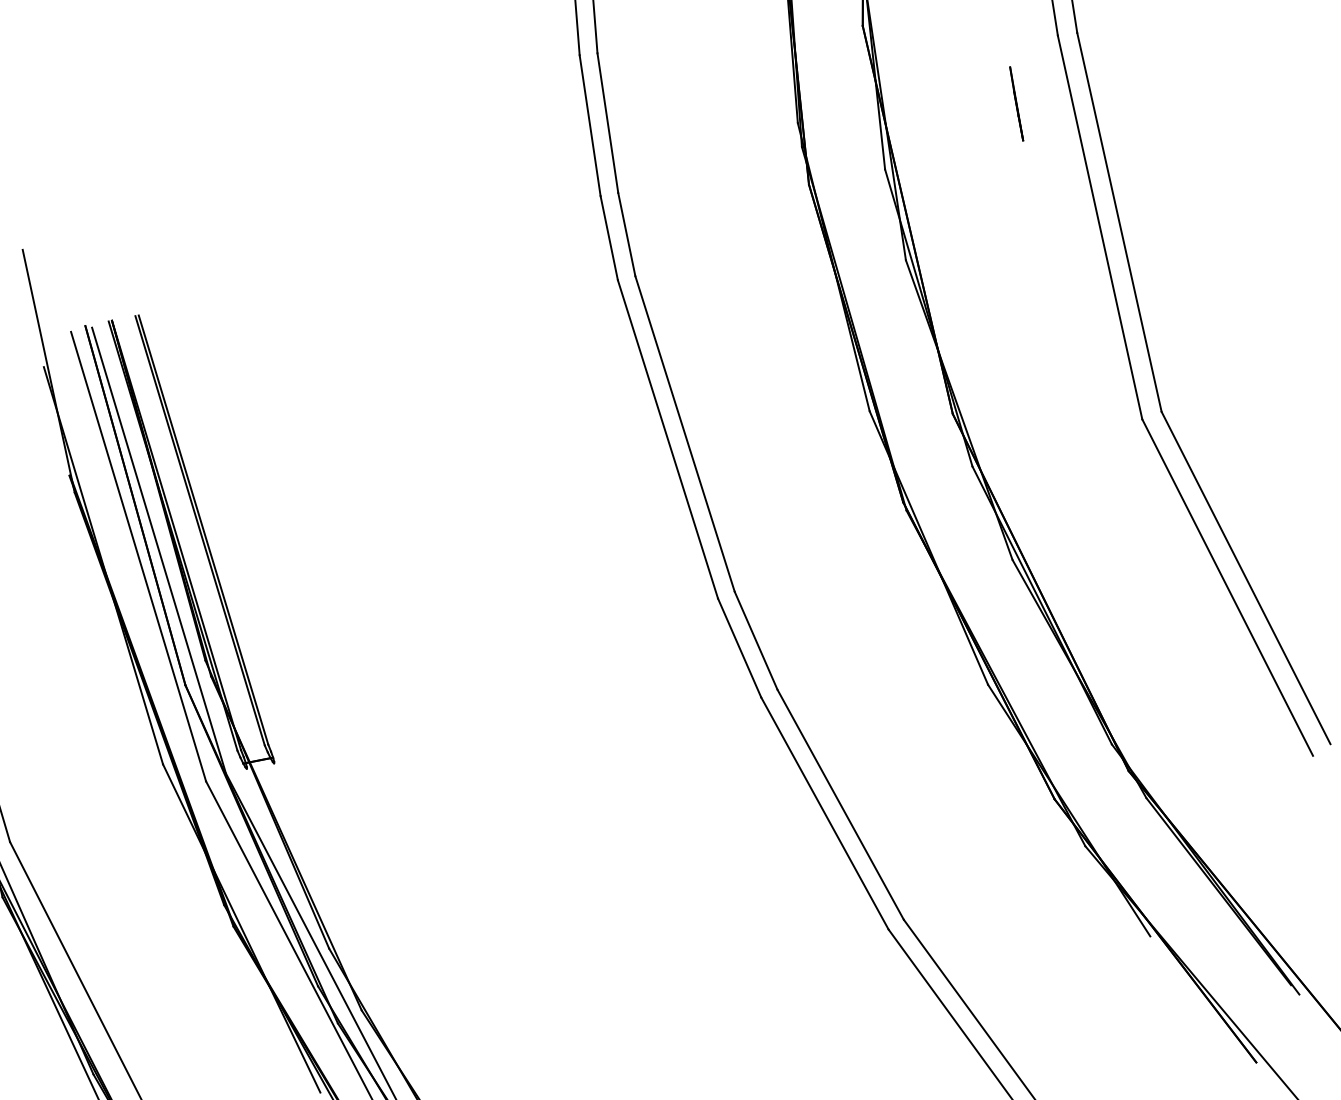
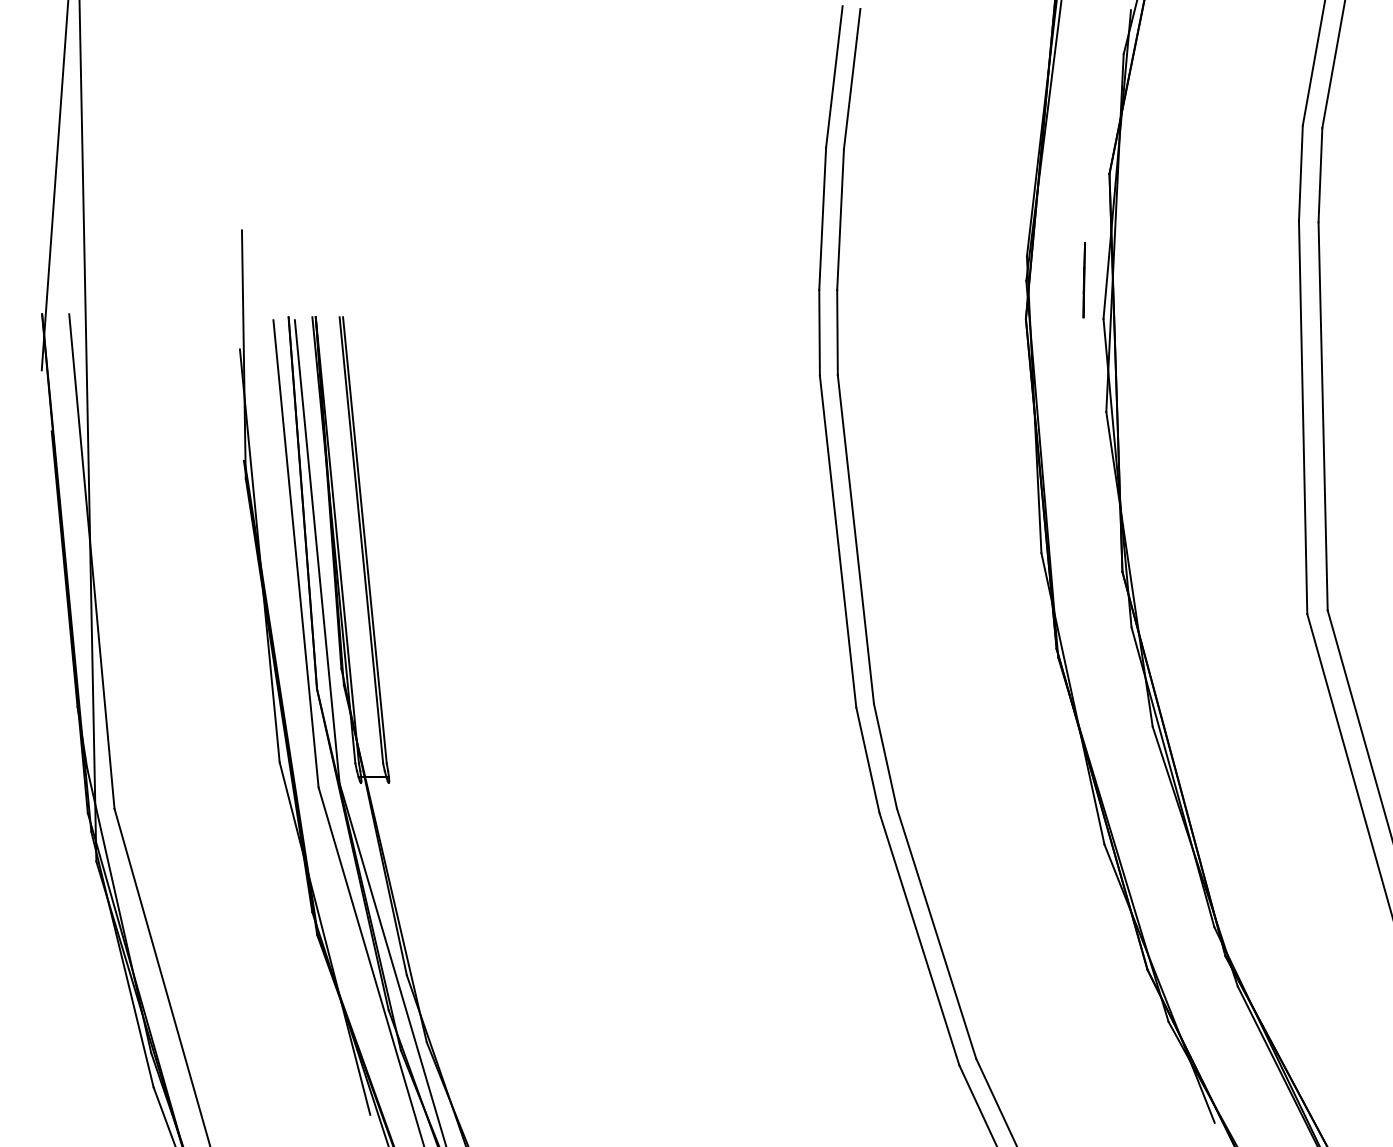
line: (1015, 104) -> (1083, 280), moved

